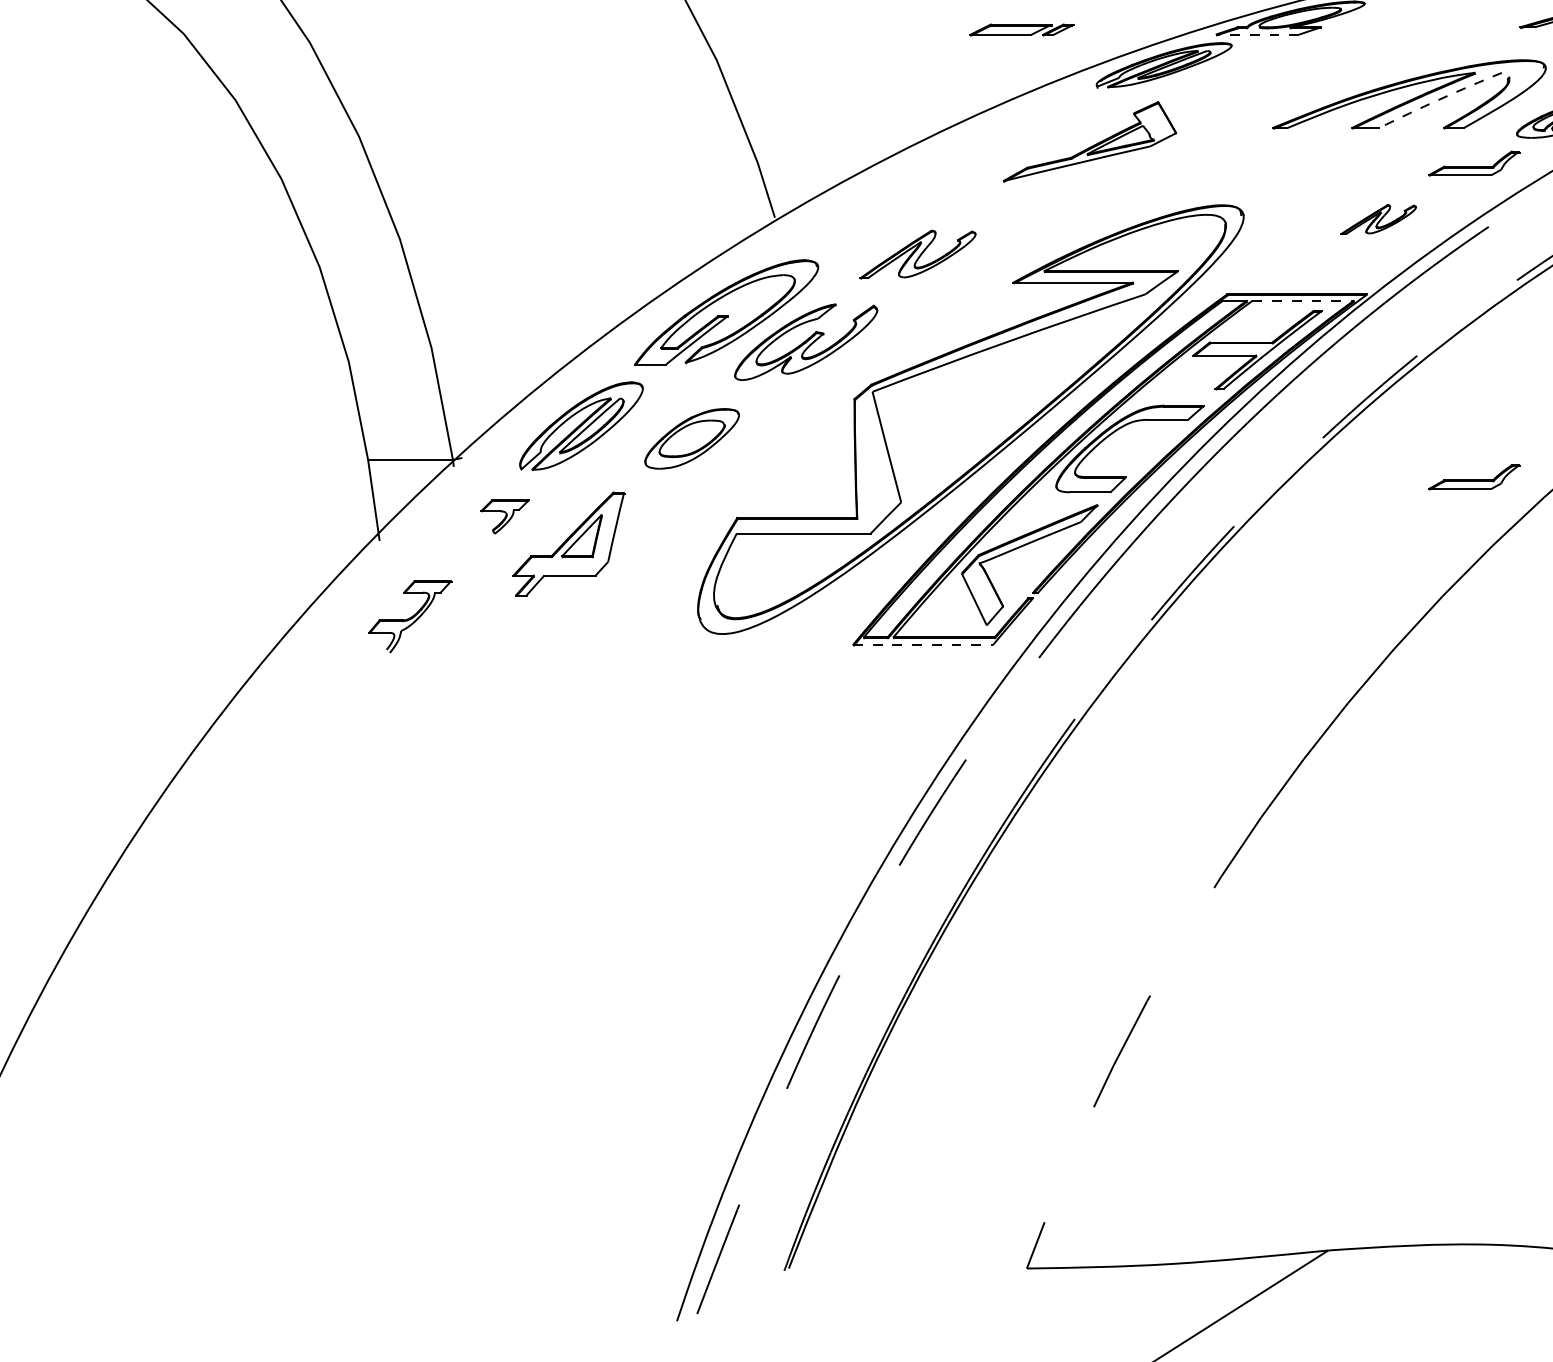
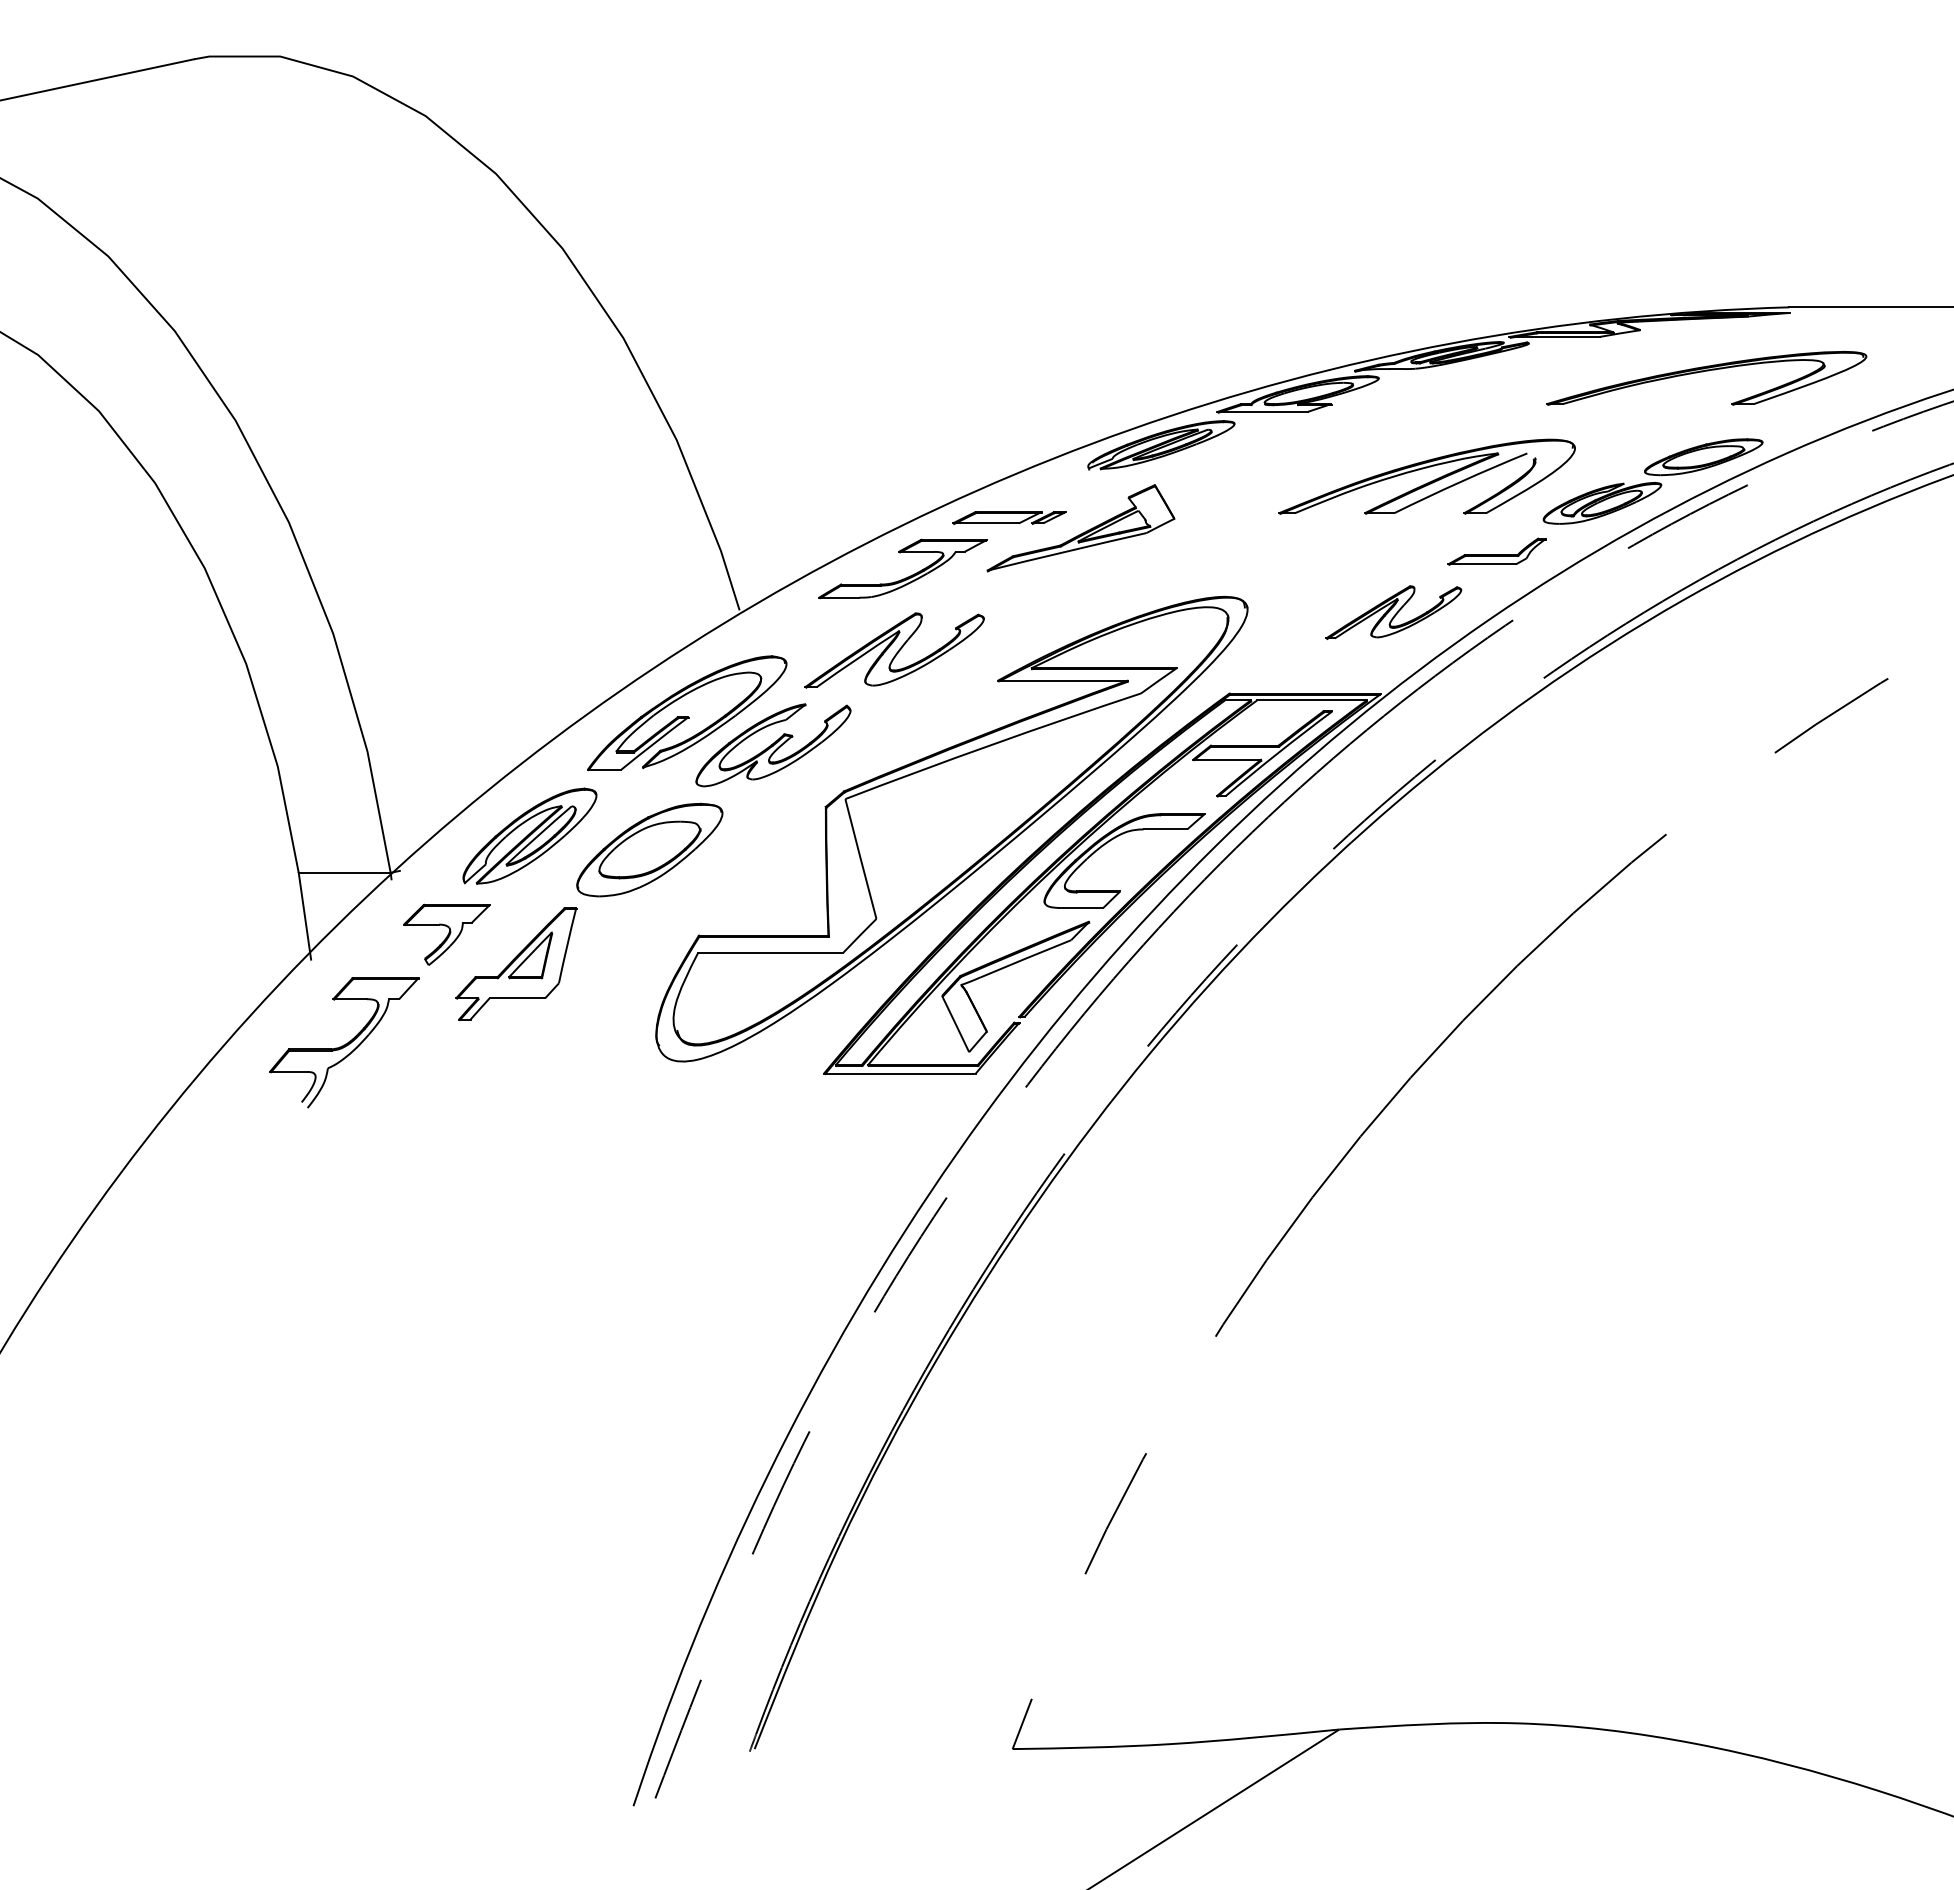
part: (1022, 29) -> (1009, 517), moved
line: (1256, 35) -> (1261, 412), dashed -> solid
arc: (1440, 99) -> (1460, 482), dashed -> solid
part: (929, 186) -> (907, 576), added
part: (1378, 219) -> (1393, 612), size x1.67
part: (917, 254) -> (894, 650), size x1.43
line: (1302, 300) -> (1311, 700), dashed -> solid
part: (691, 438) -> (649, 849), size x1.43
part: (1473, 477) -> (1496, 891), removed
part: (504, 516) -> (446, 934), size x1.67
part: (410, 616) -> (344, 1042), size x1.67
line: (923, 645) -> (900, 1073), dashed -> solid

